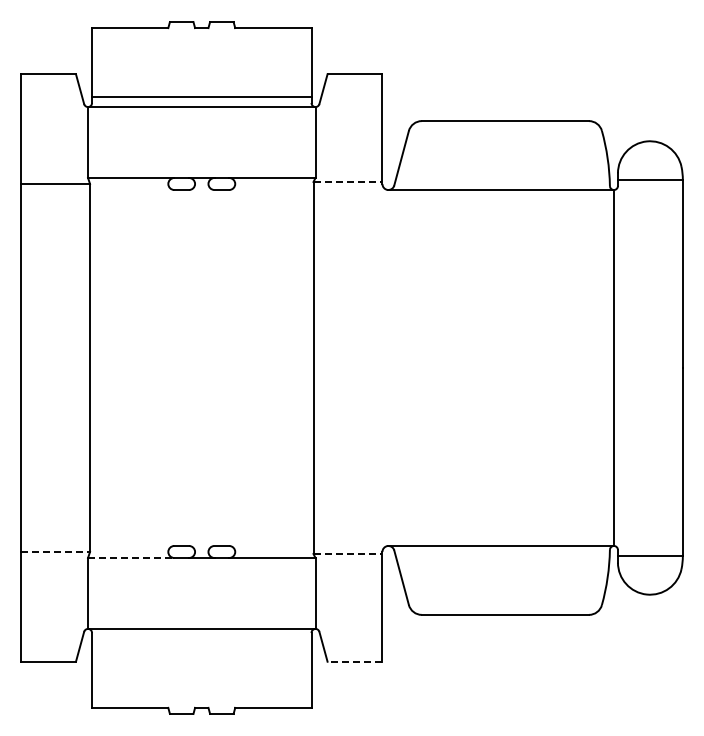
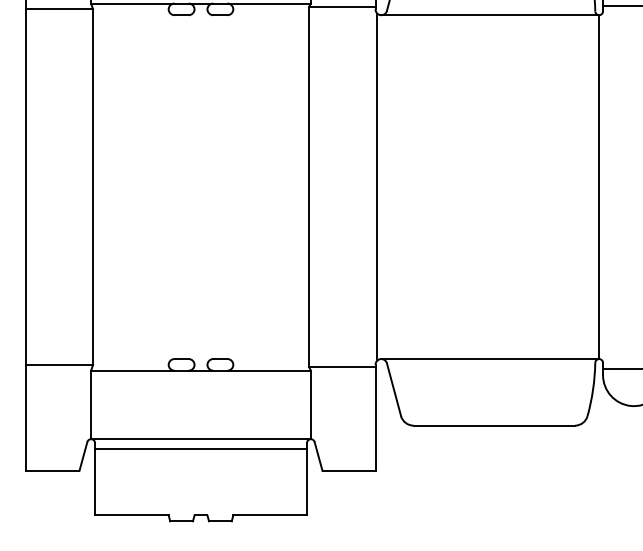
line: (348, 181) -> (342, 6), dashed -> solid
line: (384, 367) -> (377, 186), added
line: (56, 551) -> (60, 364), dashed -> solid
line: (348, 554) -> (342, 367), dashed -> solid
line: (131, 558) -> (133, 371), dashed -> solid
line: (201, 638) -> (200, 448), added
line: (354, 661) -> (348, 470), dashed -> solid

